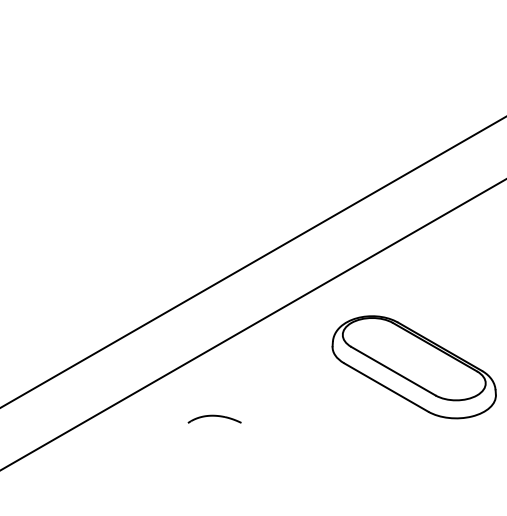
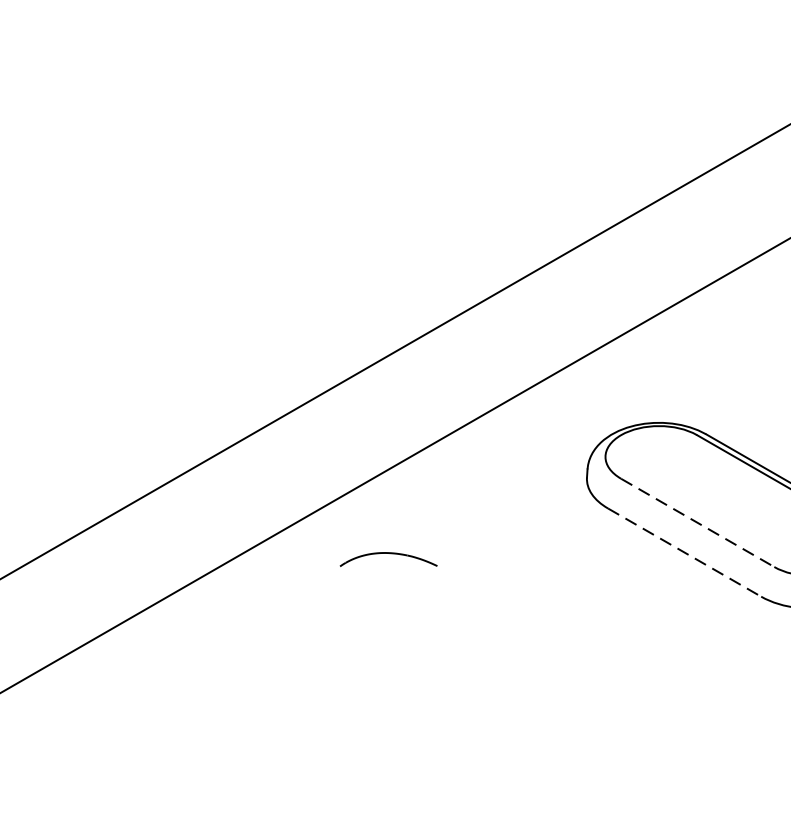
line: (393, 371) -> (697, 523), solid -> dashed
line: (386, 387) -> (685, 552), solid -> dashed
part: (214, 418) -> (388, 558), moved

